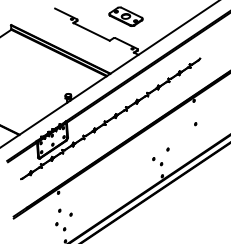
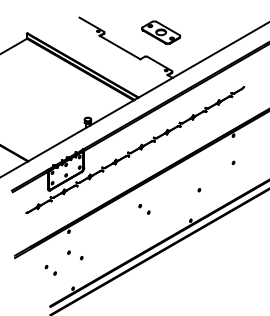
part: (157, 161) -> (144, 209), moved
part: (60, 226) -> (50, 270), moved

